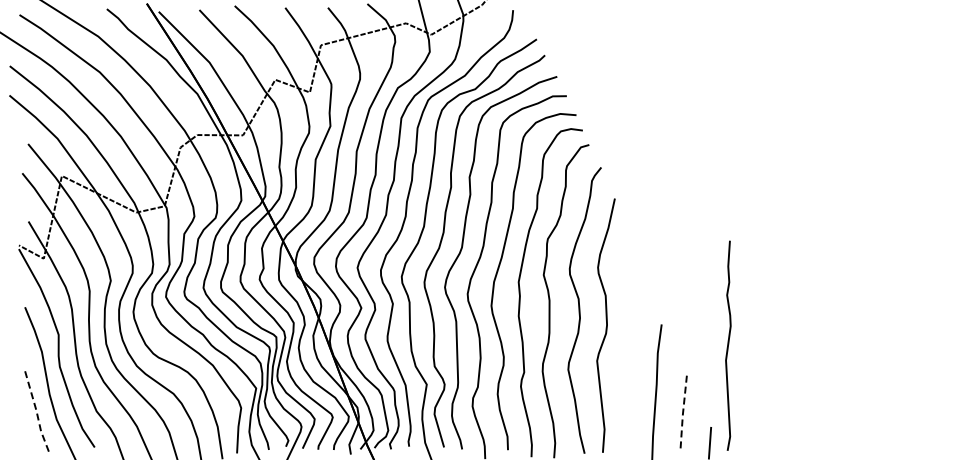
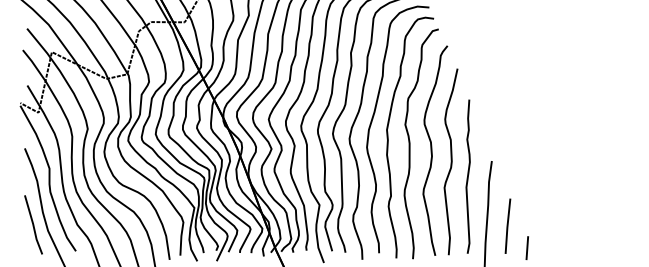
curve: (728, 345) -> (468, 176), moved
line: (36, 412) -> (33, 225), dashed -> solid
line: (682, 414) -> (507, 227), dashed -> solid

